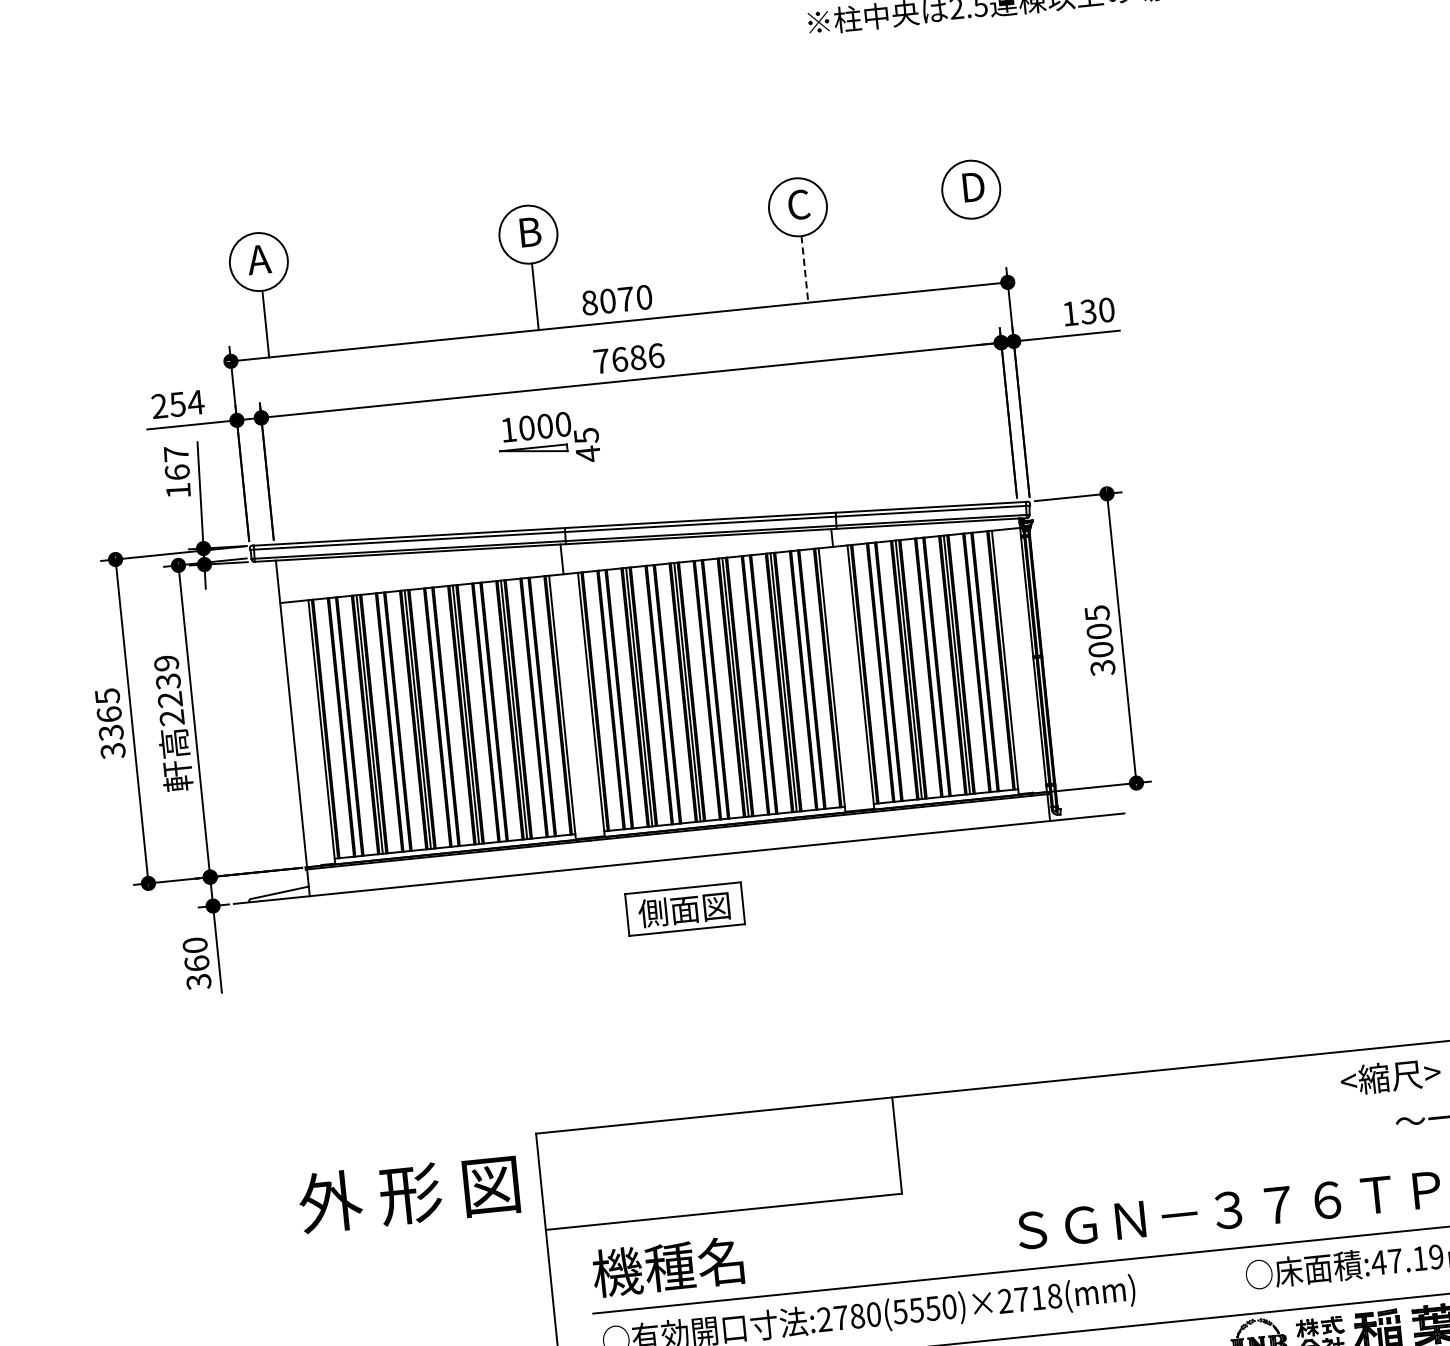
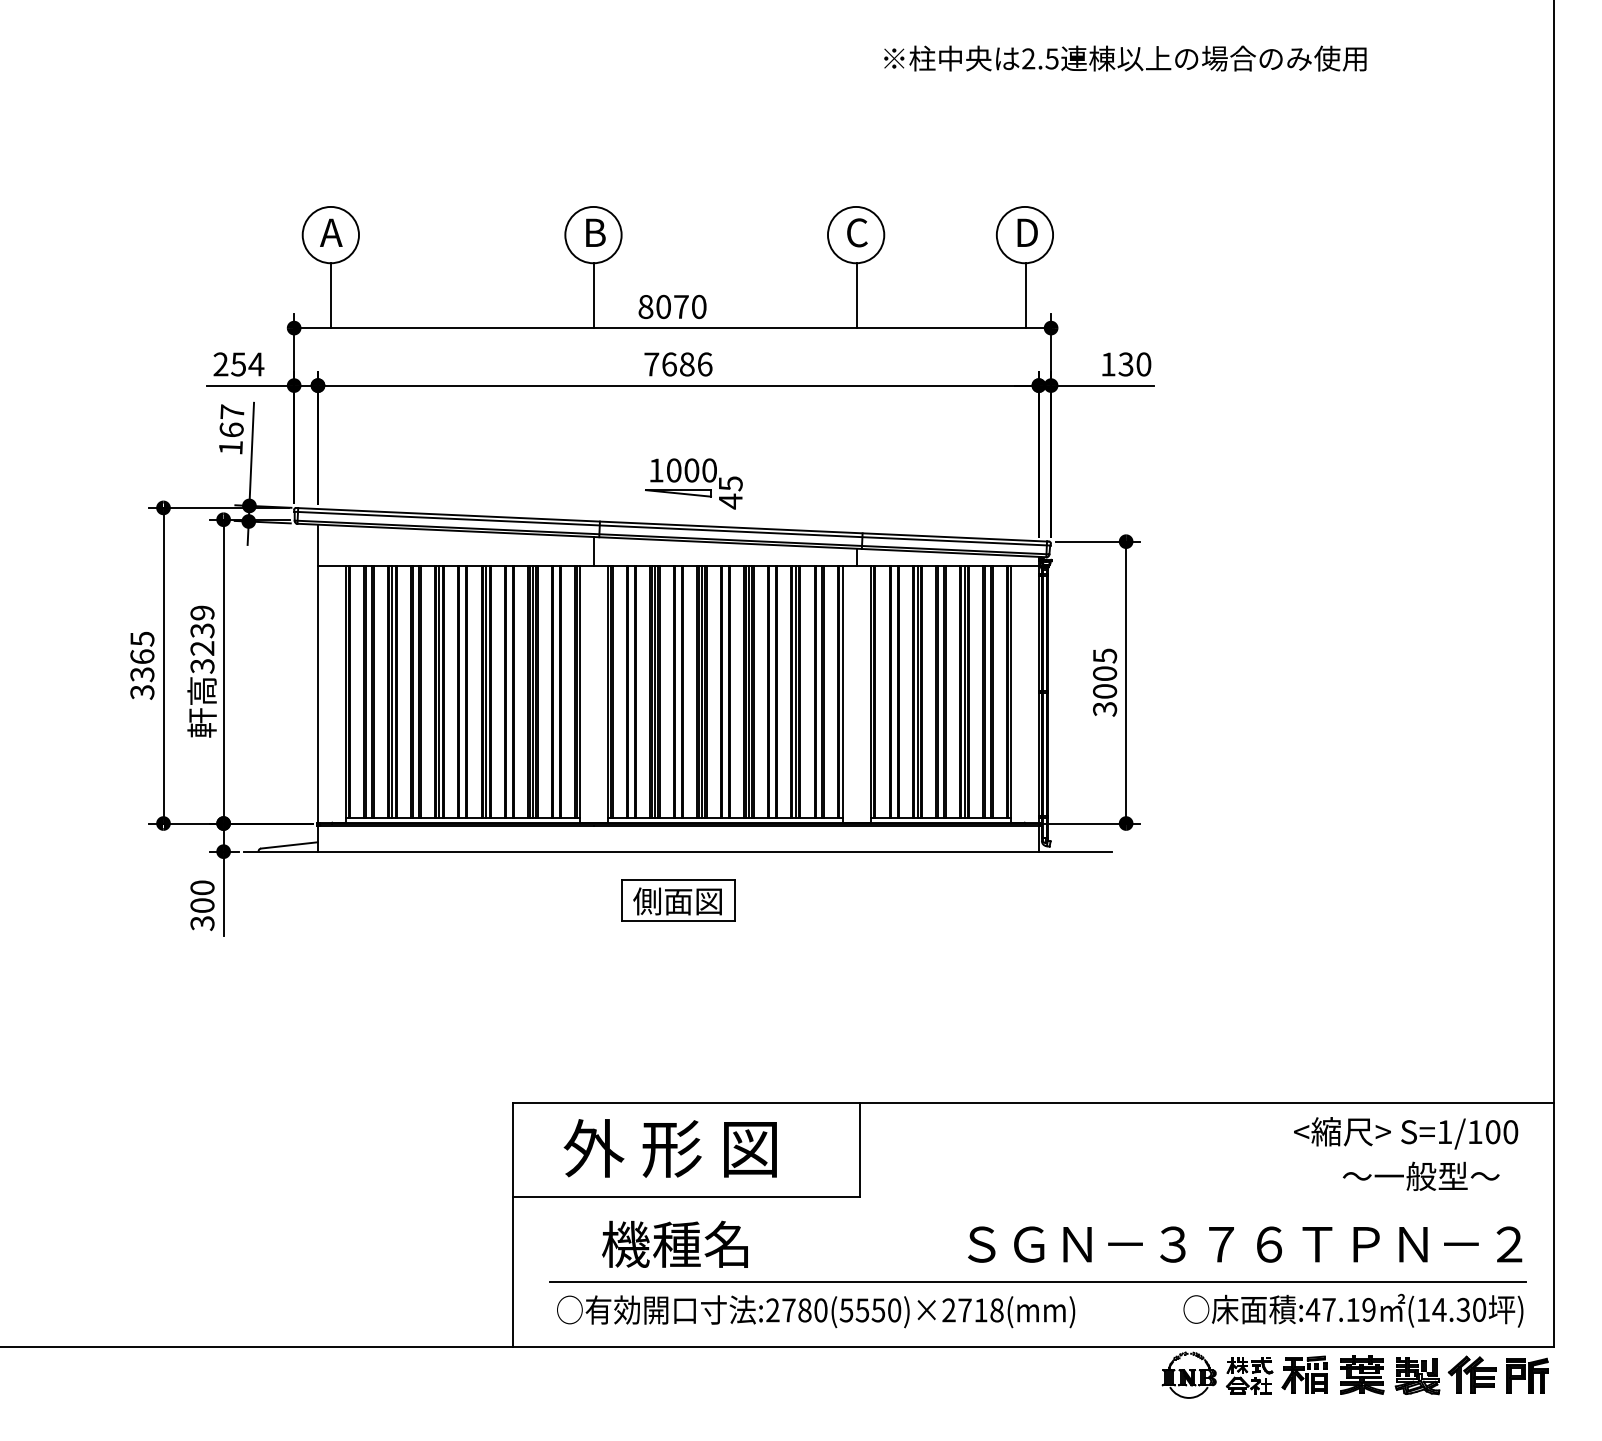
line: (978, 251) -> (1025, 295), added
line: (804, 270) -> (856, 296), dashed -> solid
part: (548, 439) -> (693, 483), moved
text: (172, 718) -> (202, 666), 2239 -> 3239
text: (197, 963) -> (202, 905), 360 -> 300
text: (408, 1194) -> (669, 1148), moved
text: (667, 1266) -> (674, 1243), moved

